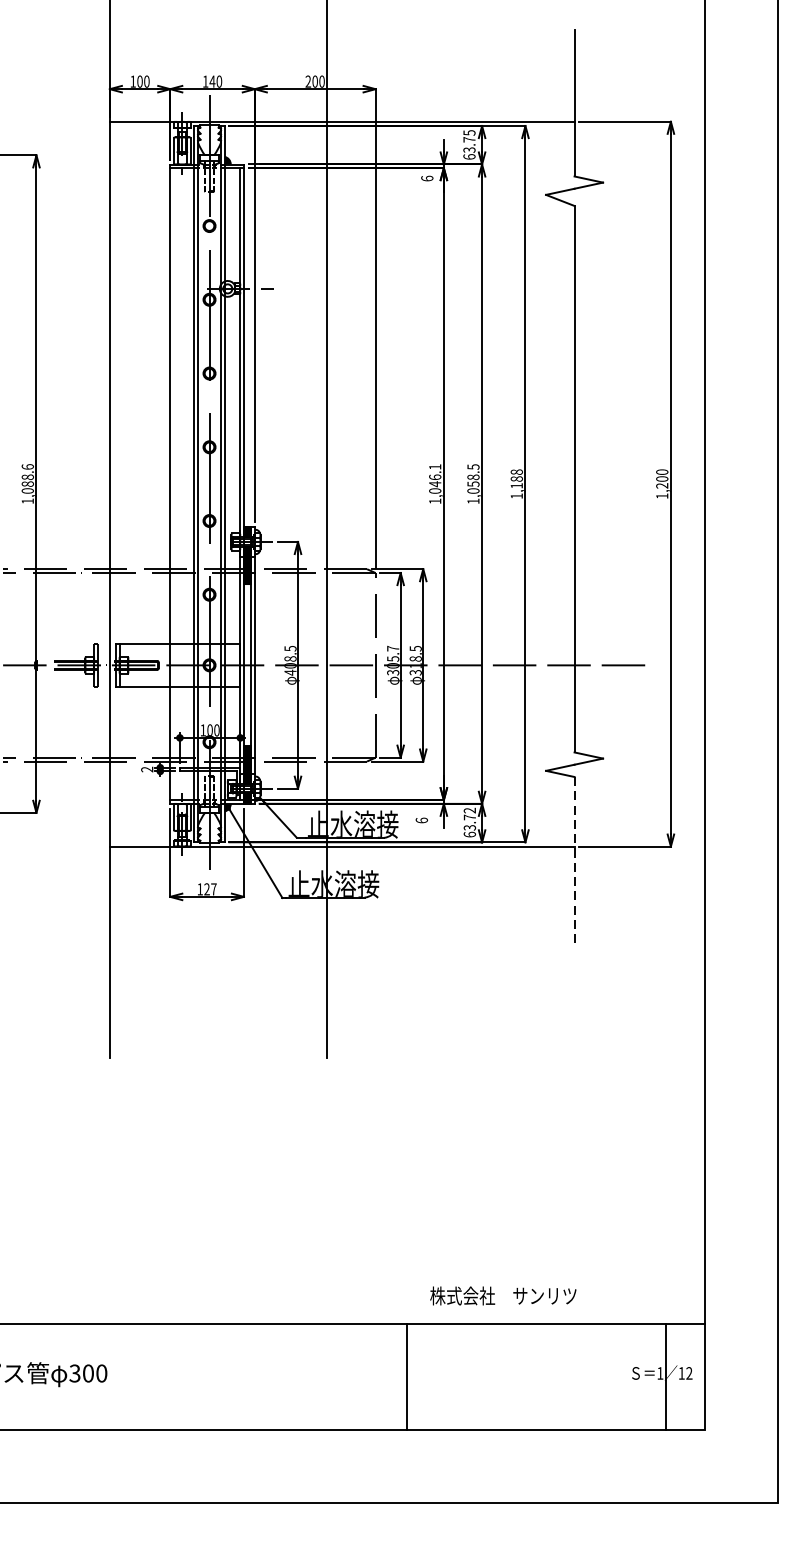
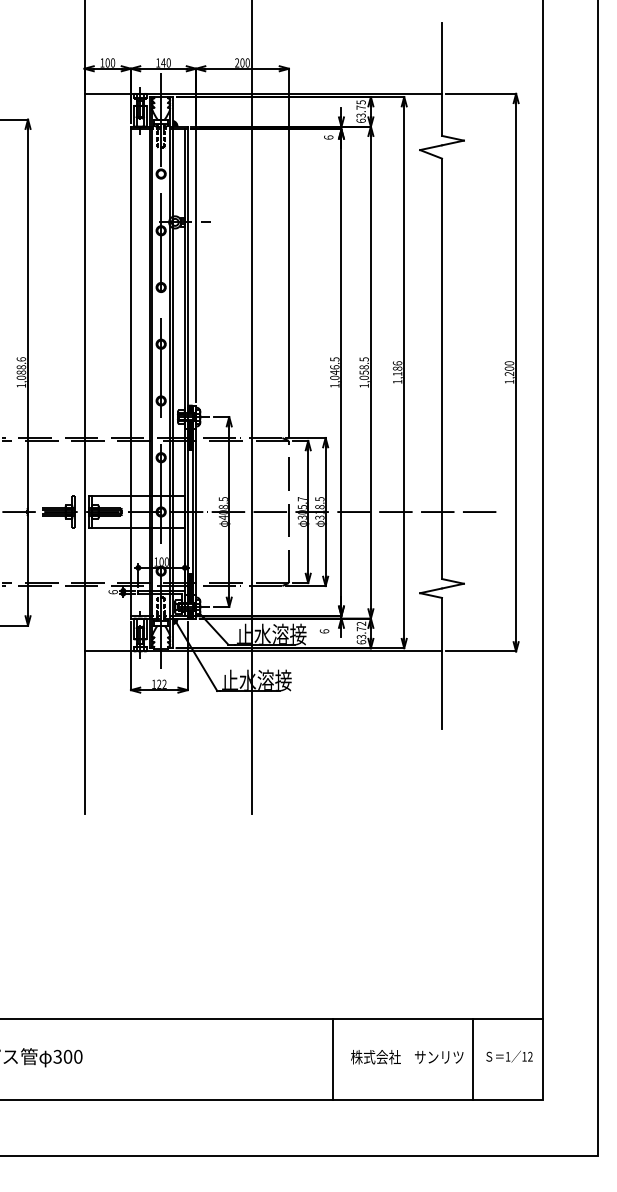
text: (434, 467) -> (334, 359), 1,046.1 -> 1,046.5
text: (516, 472) -> (397, 363), 1,188 -> 1,186
text: (146, 769) -> (112, 592), 2 -> 6
line: (575, 862) -> (442, 663), dashed -> solid
text: (213, 888) -> (164, 683), 127 -> 122
text: (503, 1296) -> (407, 1057), moved
line: (406, 1376) -> (332, 1059), moved
line: (666, 1376) -> (472, 1059), moved

